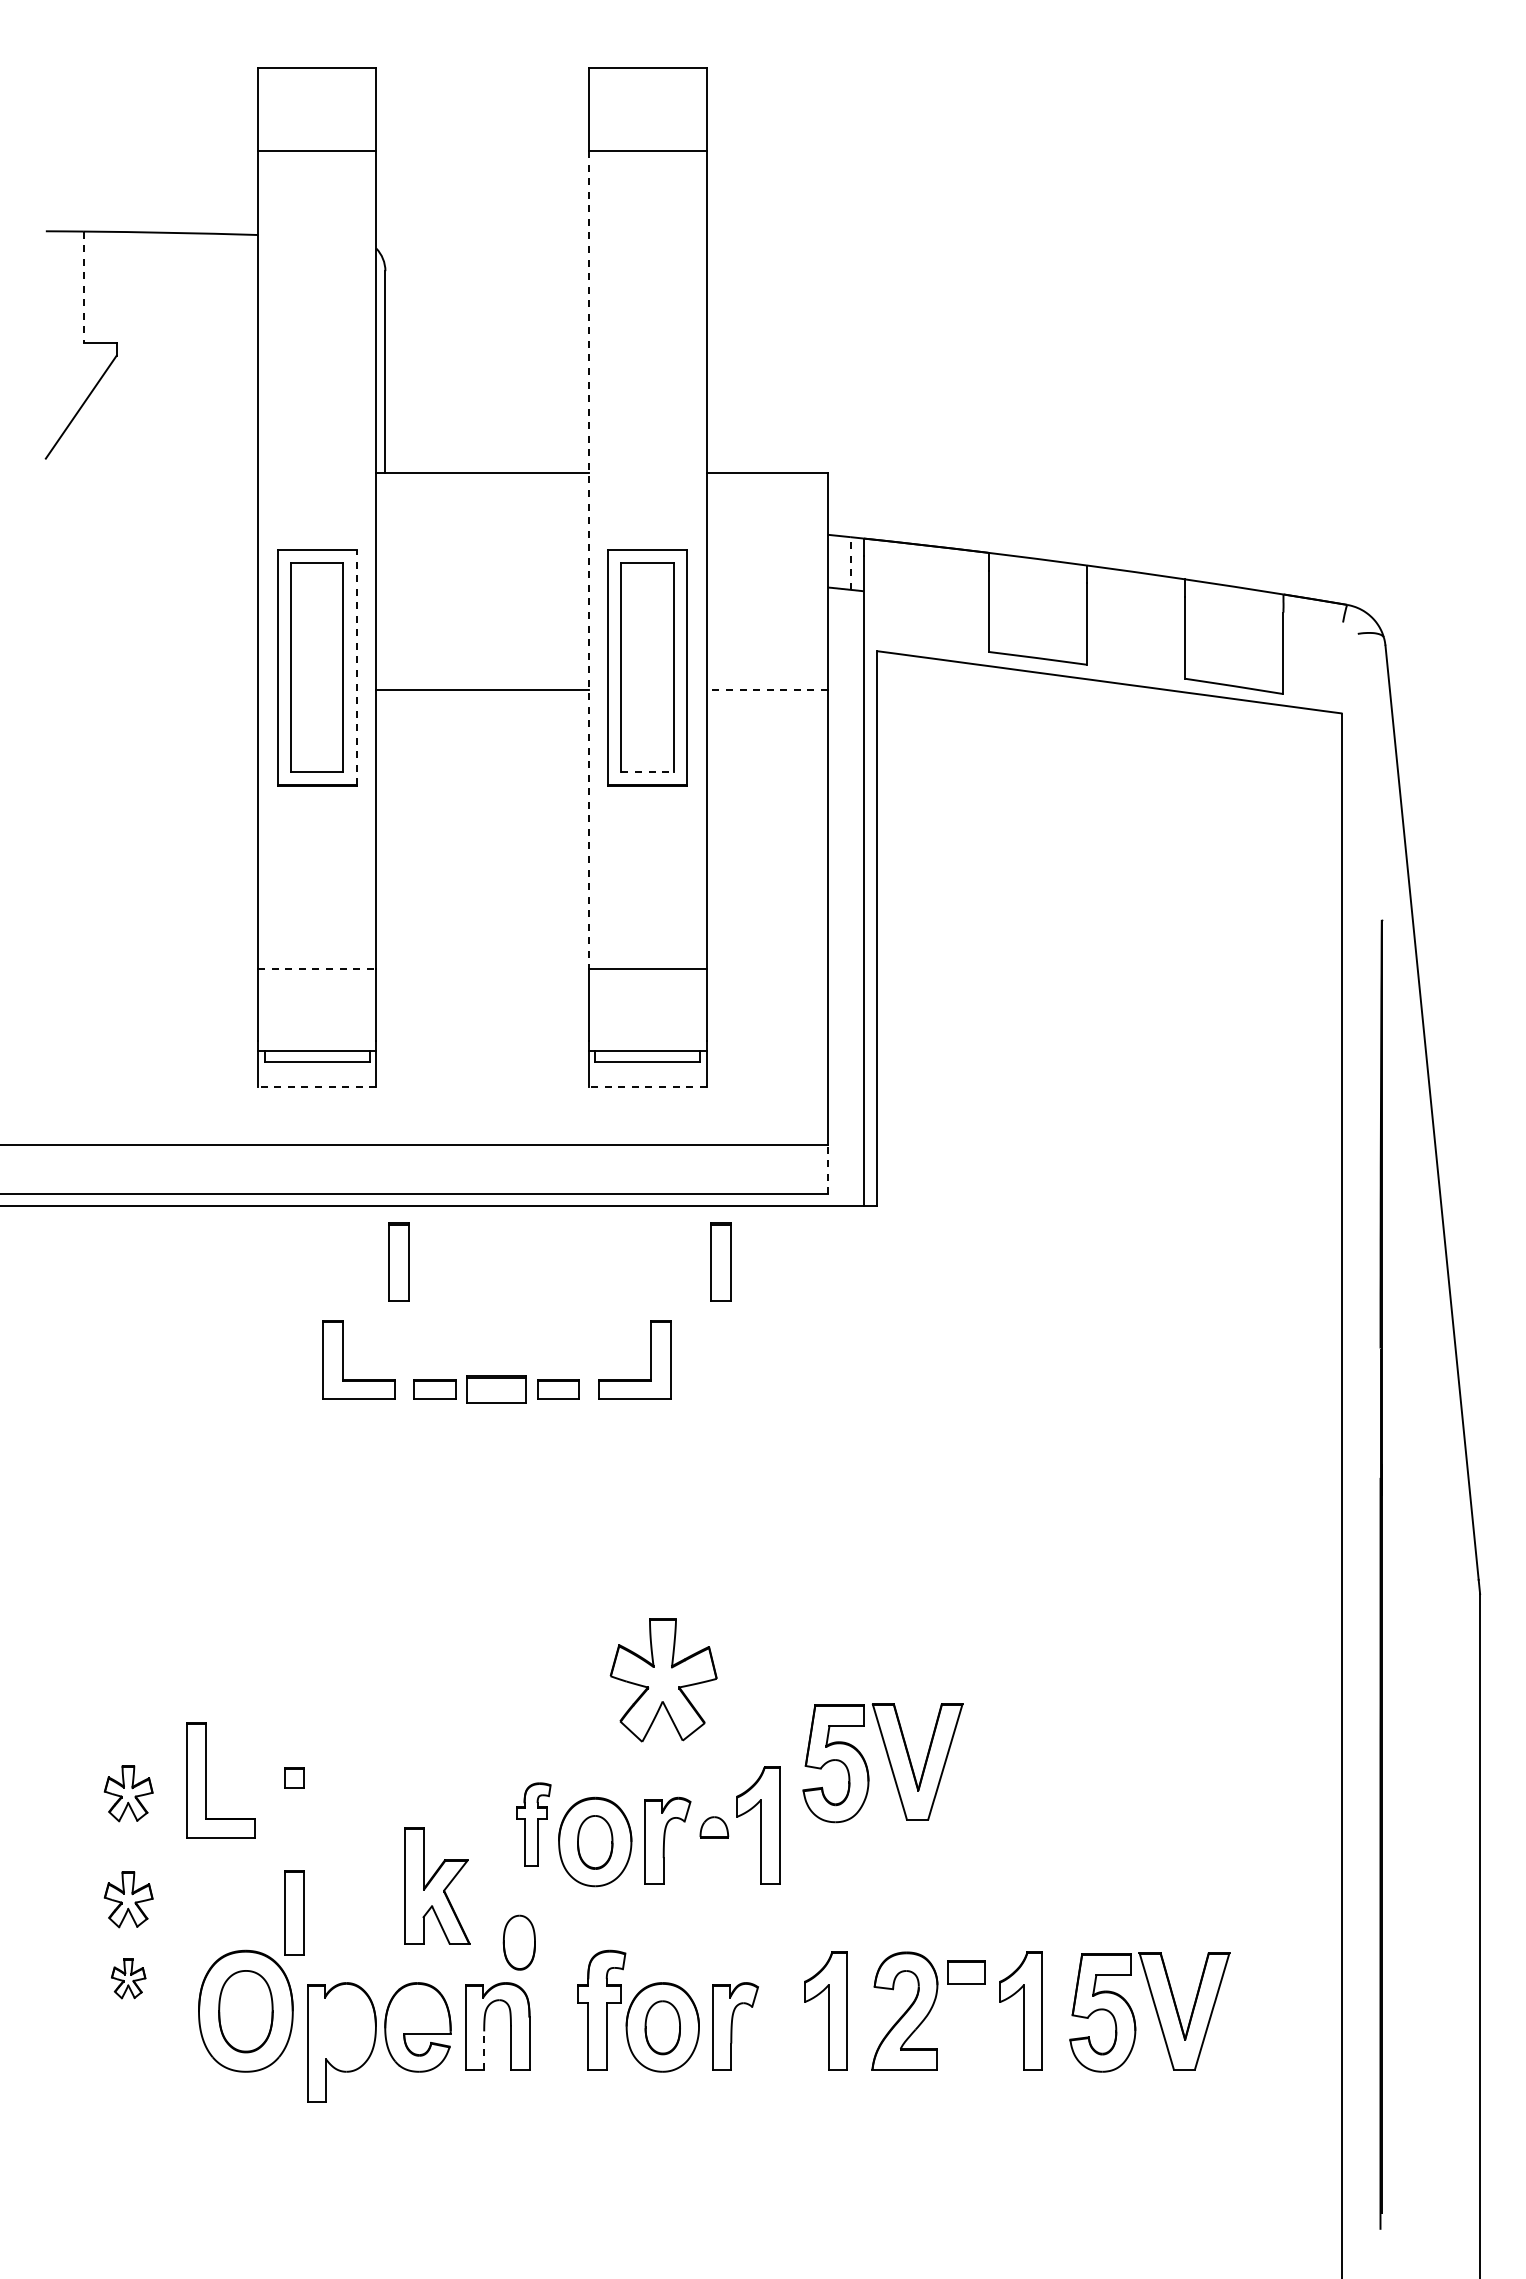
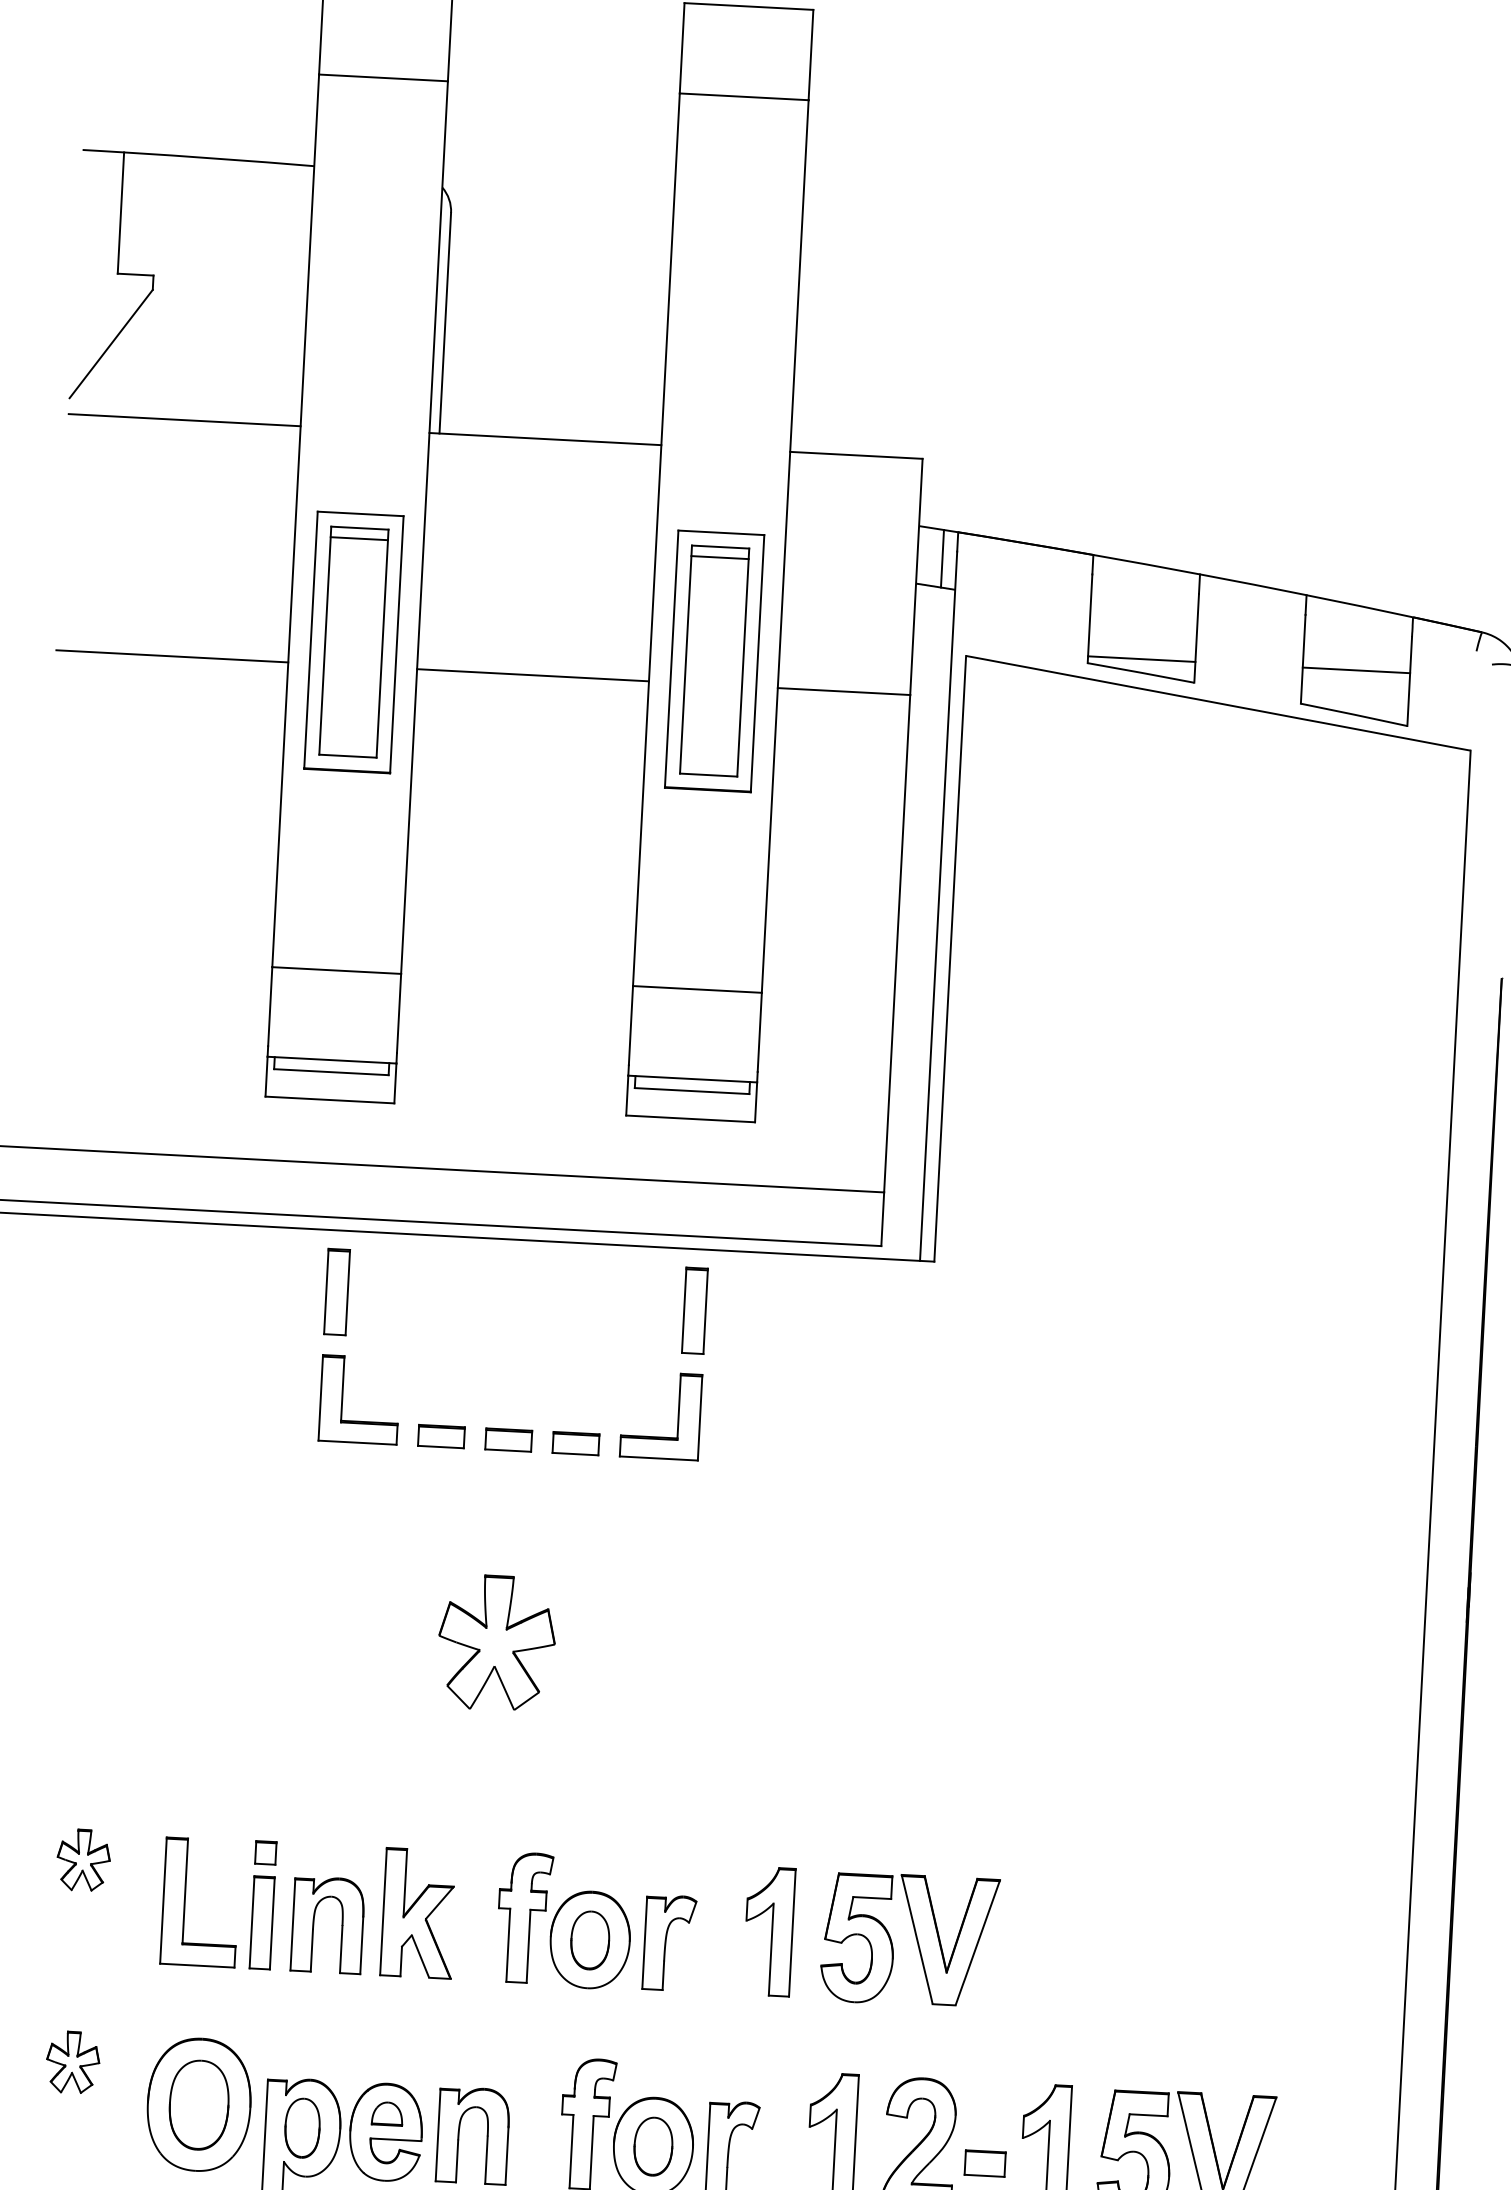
line: (83, 287) -> (120, 213), dashed -> solid
line: (151, 473) -> (184, 420), added
line: (588, 559) -> (656, 539), dashed -> solid
line: (850, 563) -> (942, 558), dashed -> solid
line: (317, 573) -> (359, 539), added
line: (647, 573) -> (719, 558), added
line: (1037, 645) -> (1141, 658), added
line: (1234, 645) -> (1356, 670), added
line: (356, 667) -> (396, 643), dashed -> solid
line: (151, 689) -> (171, 656), added
line: (767, 689) -> (844, 691), dashed -> solid
line: (648, 772) -> (709, 775), dashed -> solid
line: (317, 968) -> (337, 970), dashed -> solid
line: (317, 1087) -> (330, 1100), dashed -> solid
line: (647, 1087) -> (690, 1119), dashed -> solid
line: (827, 1169) -> (882, 1219), dashed -> solid
part: (398, 1261) -> (336, 1291), moved
part: (720, 1261) -> (694, 1309), moved
part: (496, 1389) -> (508, 1440), size x0.71
part: (663, 1680) -> (496, 1643), moved
part: (888, 1761) -> (915, 1938), moved
part: (206, 1780) -> (185, 1901), moved
part: (533, 1824) -> (523, 1917), size x1.43
part: (714, 1827) -> (387, 2113), moved
part: (342, 1840) -> (314, 1923), added
part: (437, 1885) -> (418, 1912), moved
part: (128, 1899) -> (77, 1976), removed
part: (294, 1912) -> (261, 1922), moved
part: (518, 1942) -> (301, 2127), moved
part: (966, 1972) -> (984, 2163), moved
part: (128, 1978) -> (72, 2062), size x1.43
line: (484, 2050) -> (457, 2161), dashed -> solid

